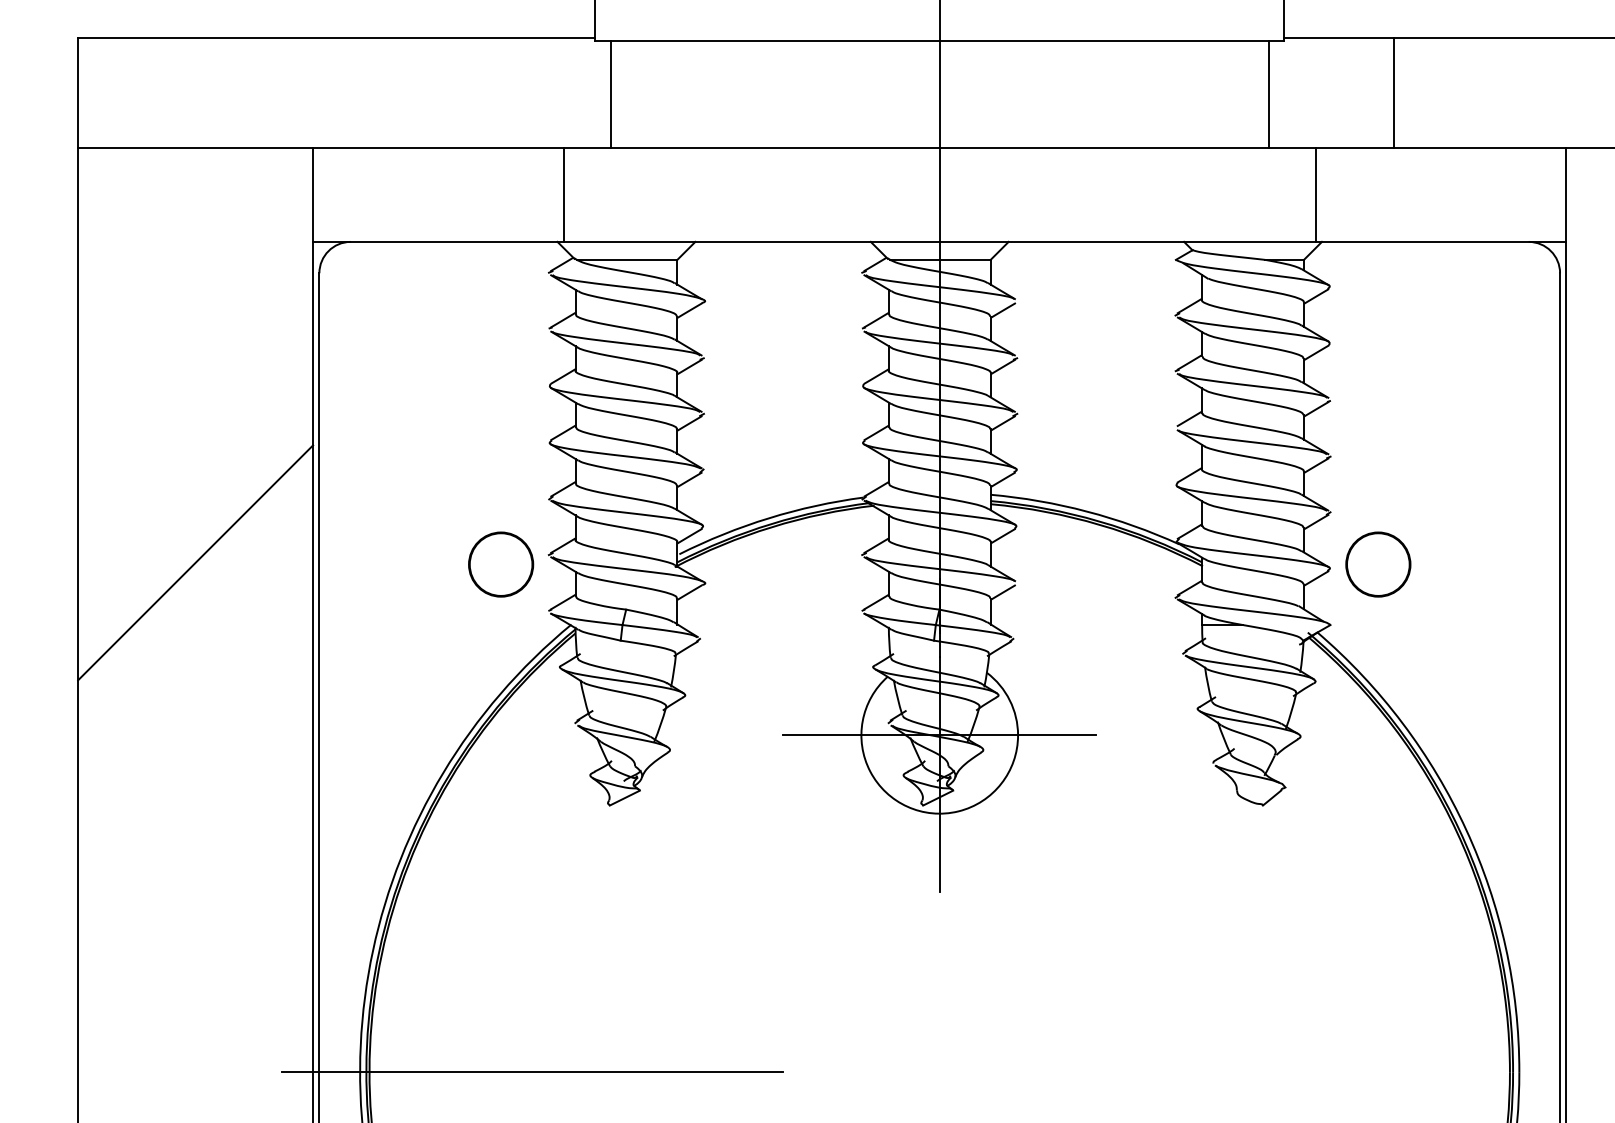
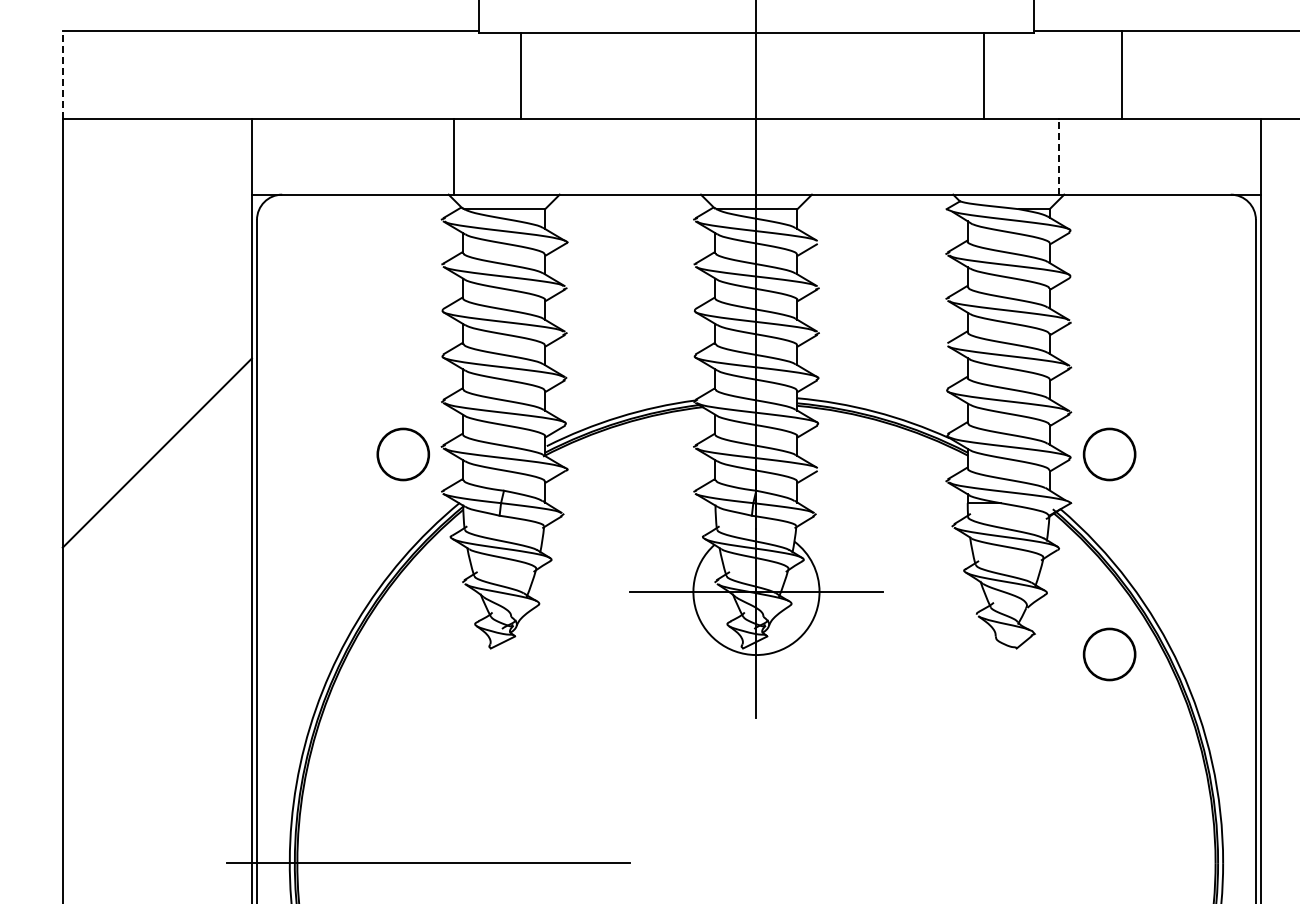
line: (77, 92) -> (62, 74), solid -> dashed
line: (610, 95) -> (520, 76), moved
line: (1268, 95) -> (984, 76), moved
line: (1316, 194) -> (1059, 156), solid -> dashed
part: (1378, 813) -> (1109, 654), added

